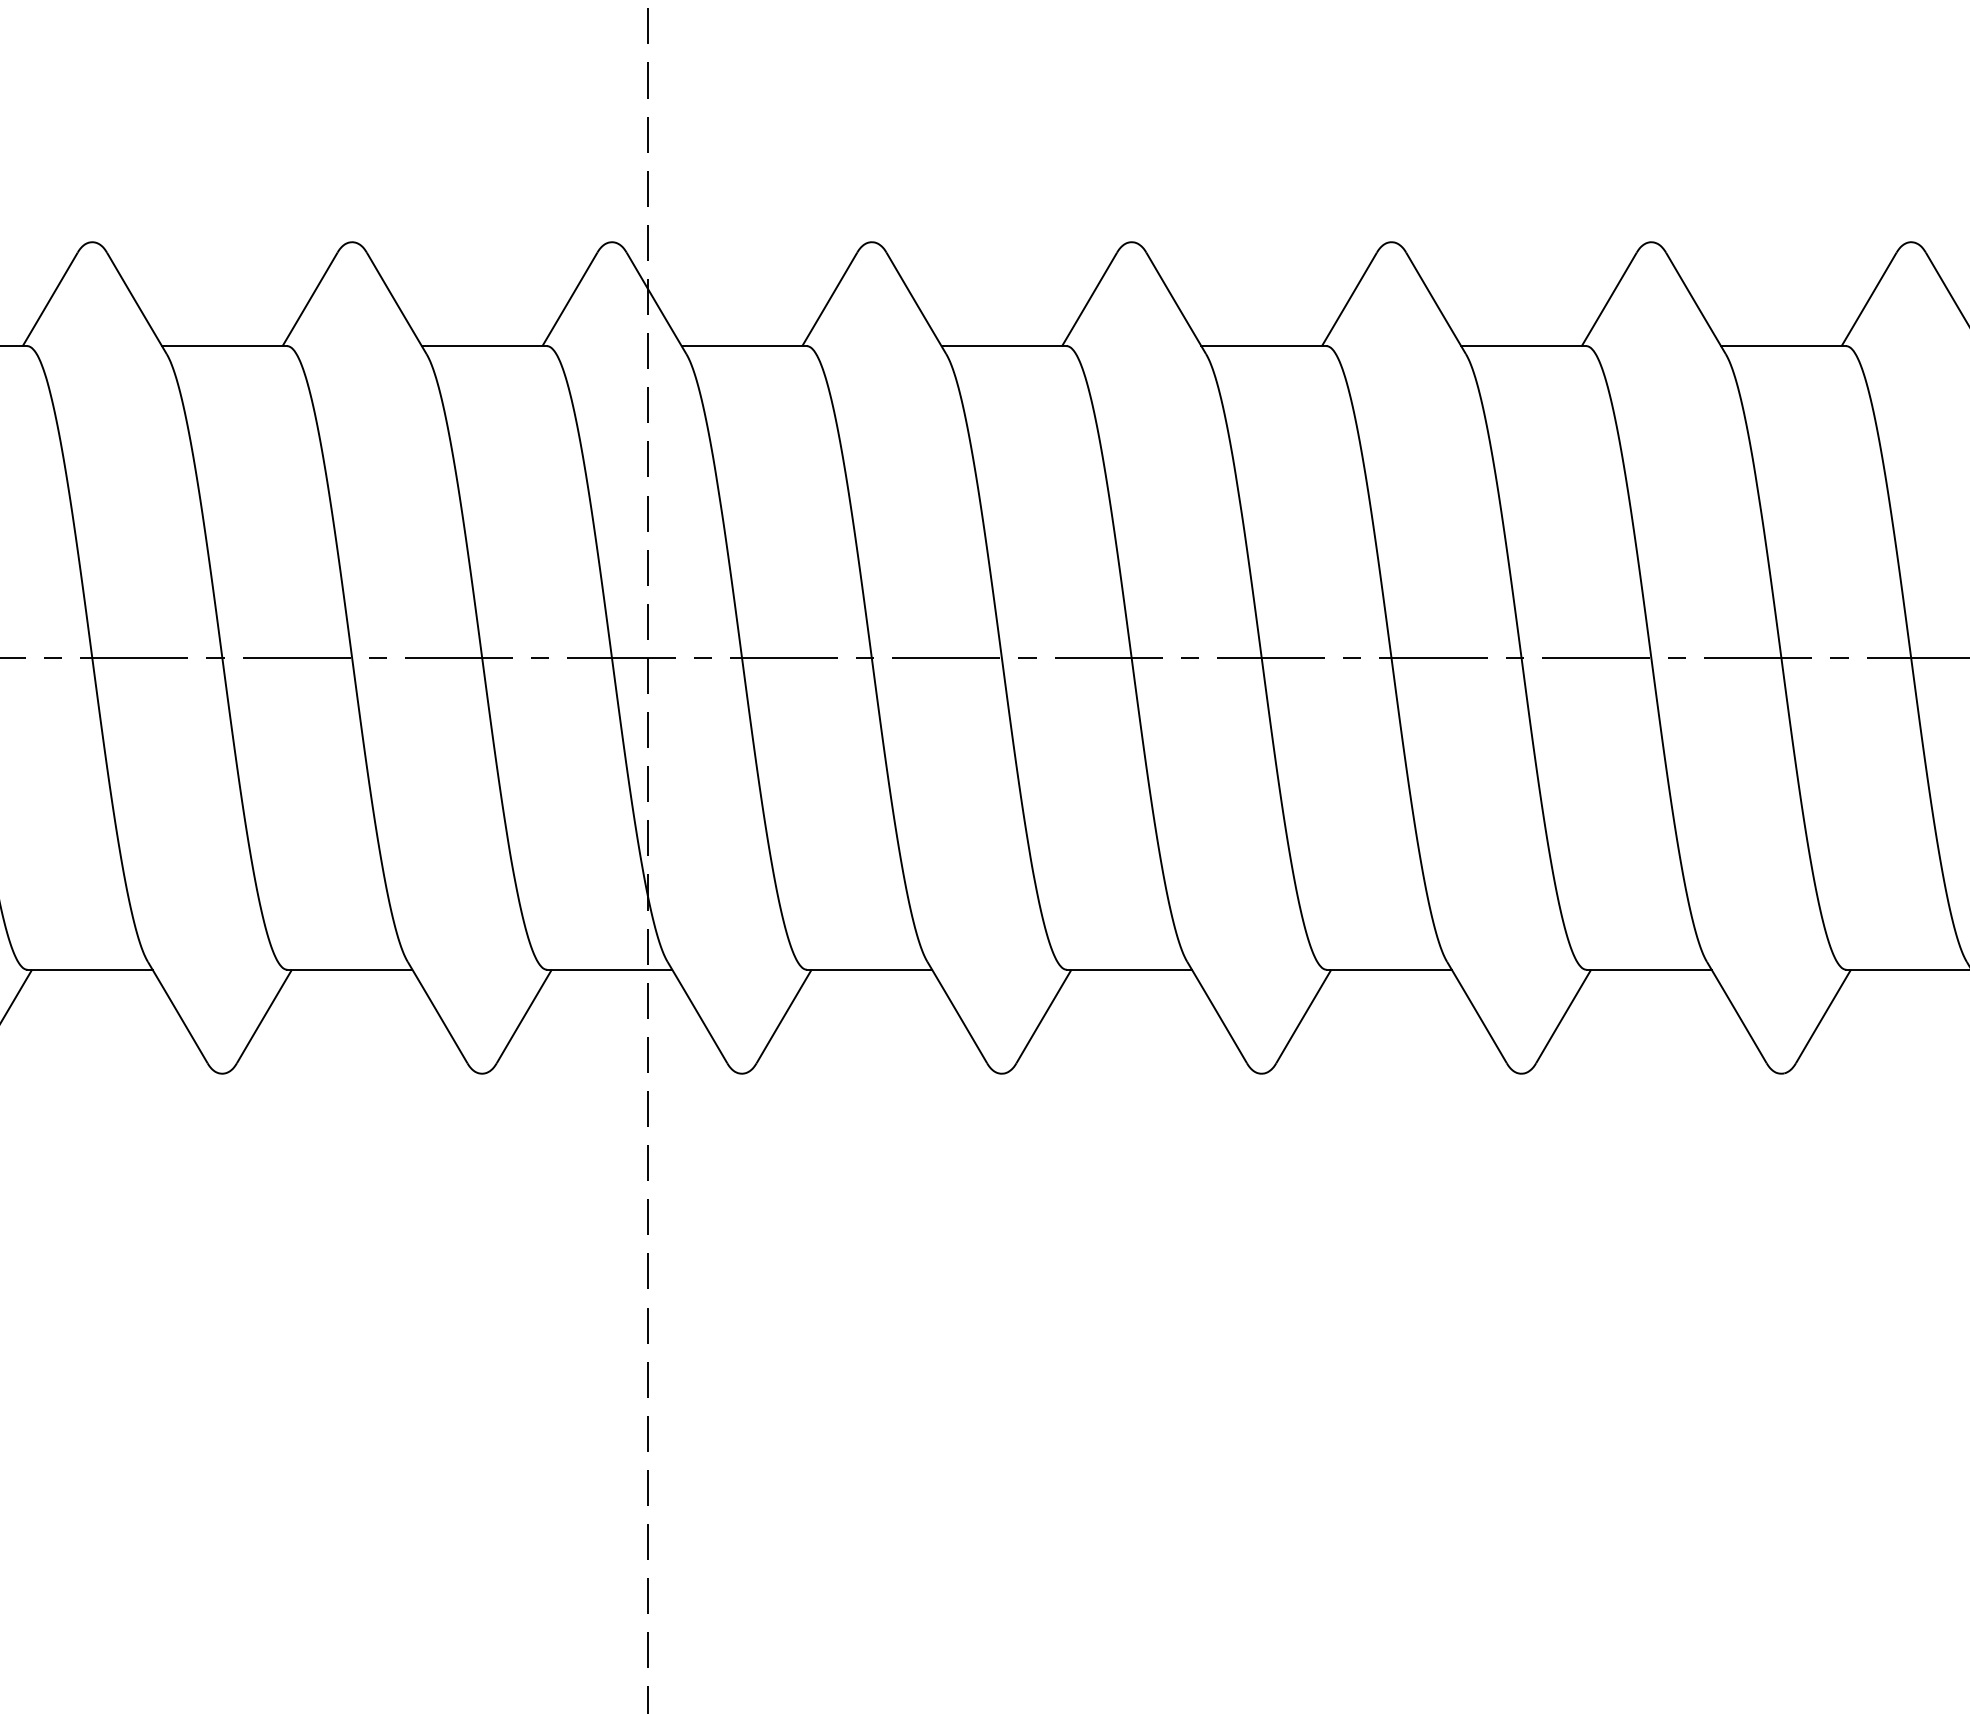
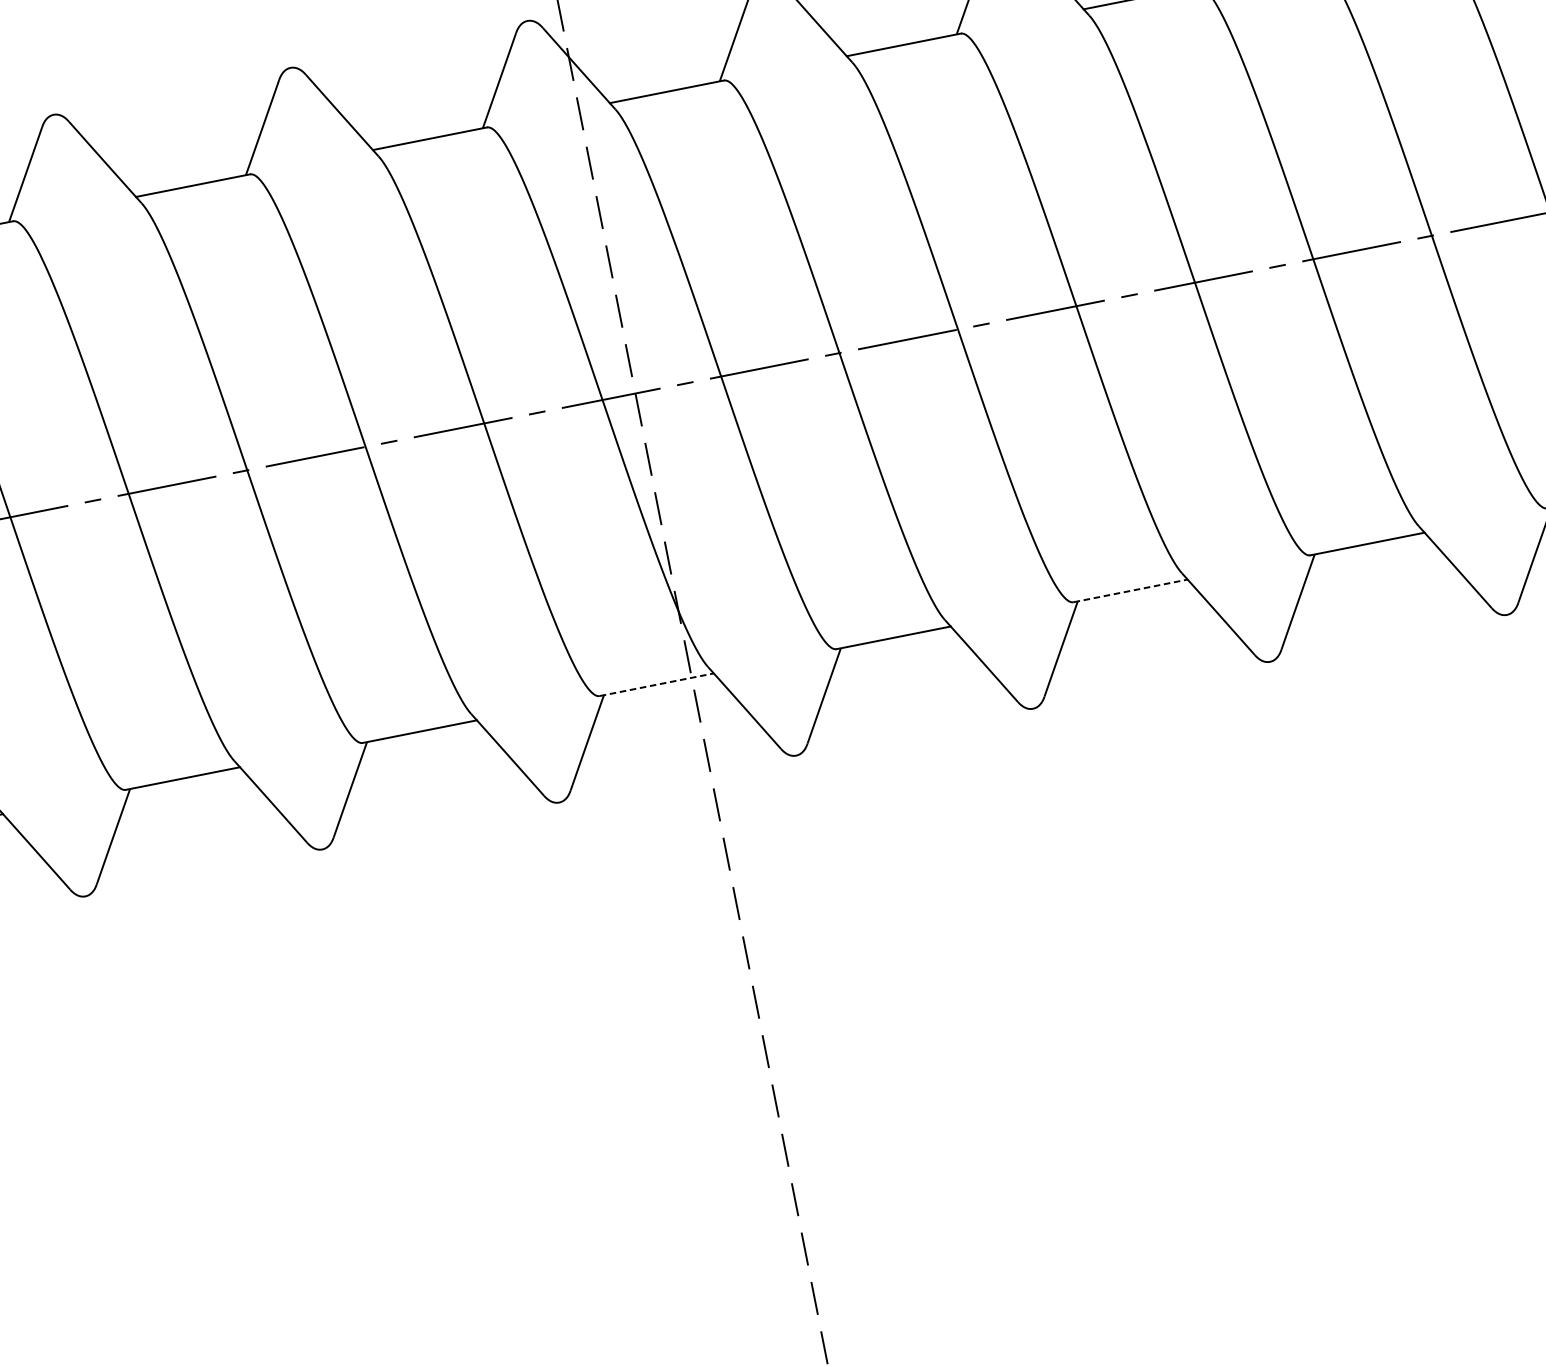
line: (609, 969) -> (656, 684), solid -> dashed
line: (1129, 969) -> (1130, 590), solid -> dashed

